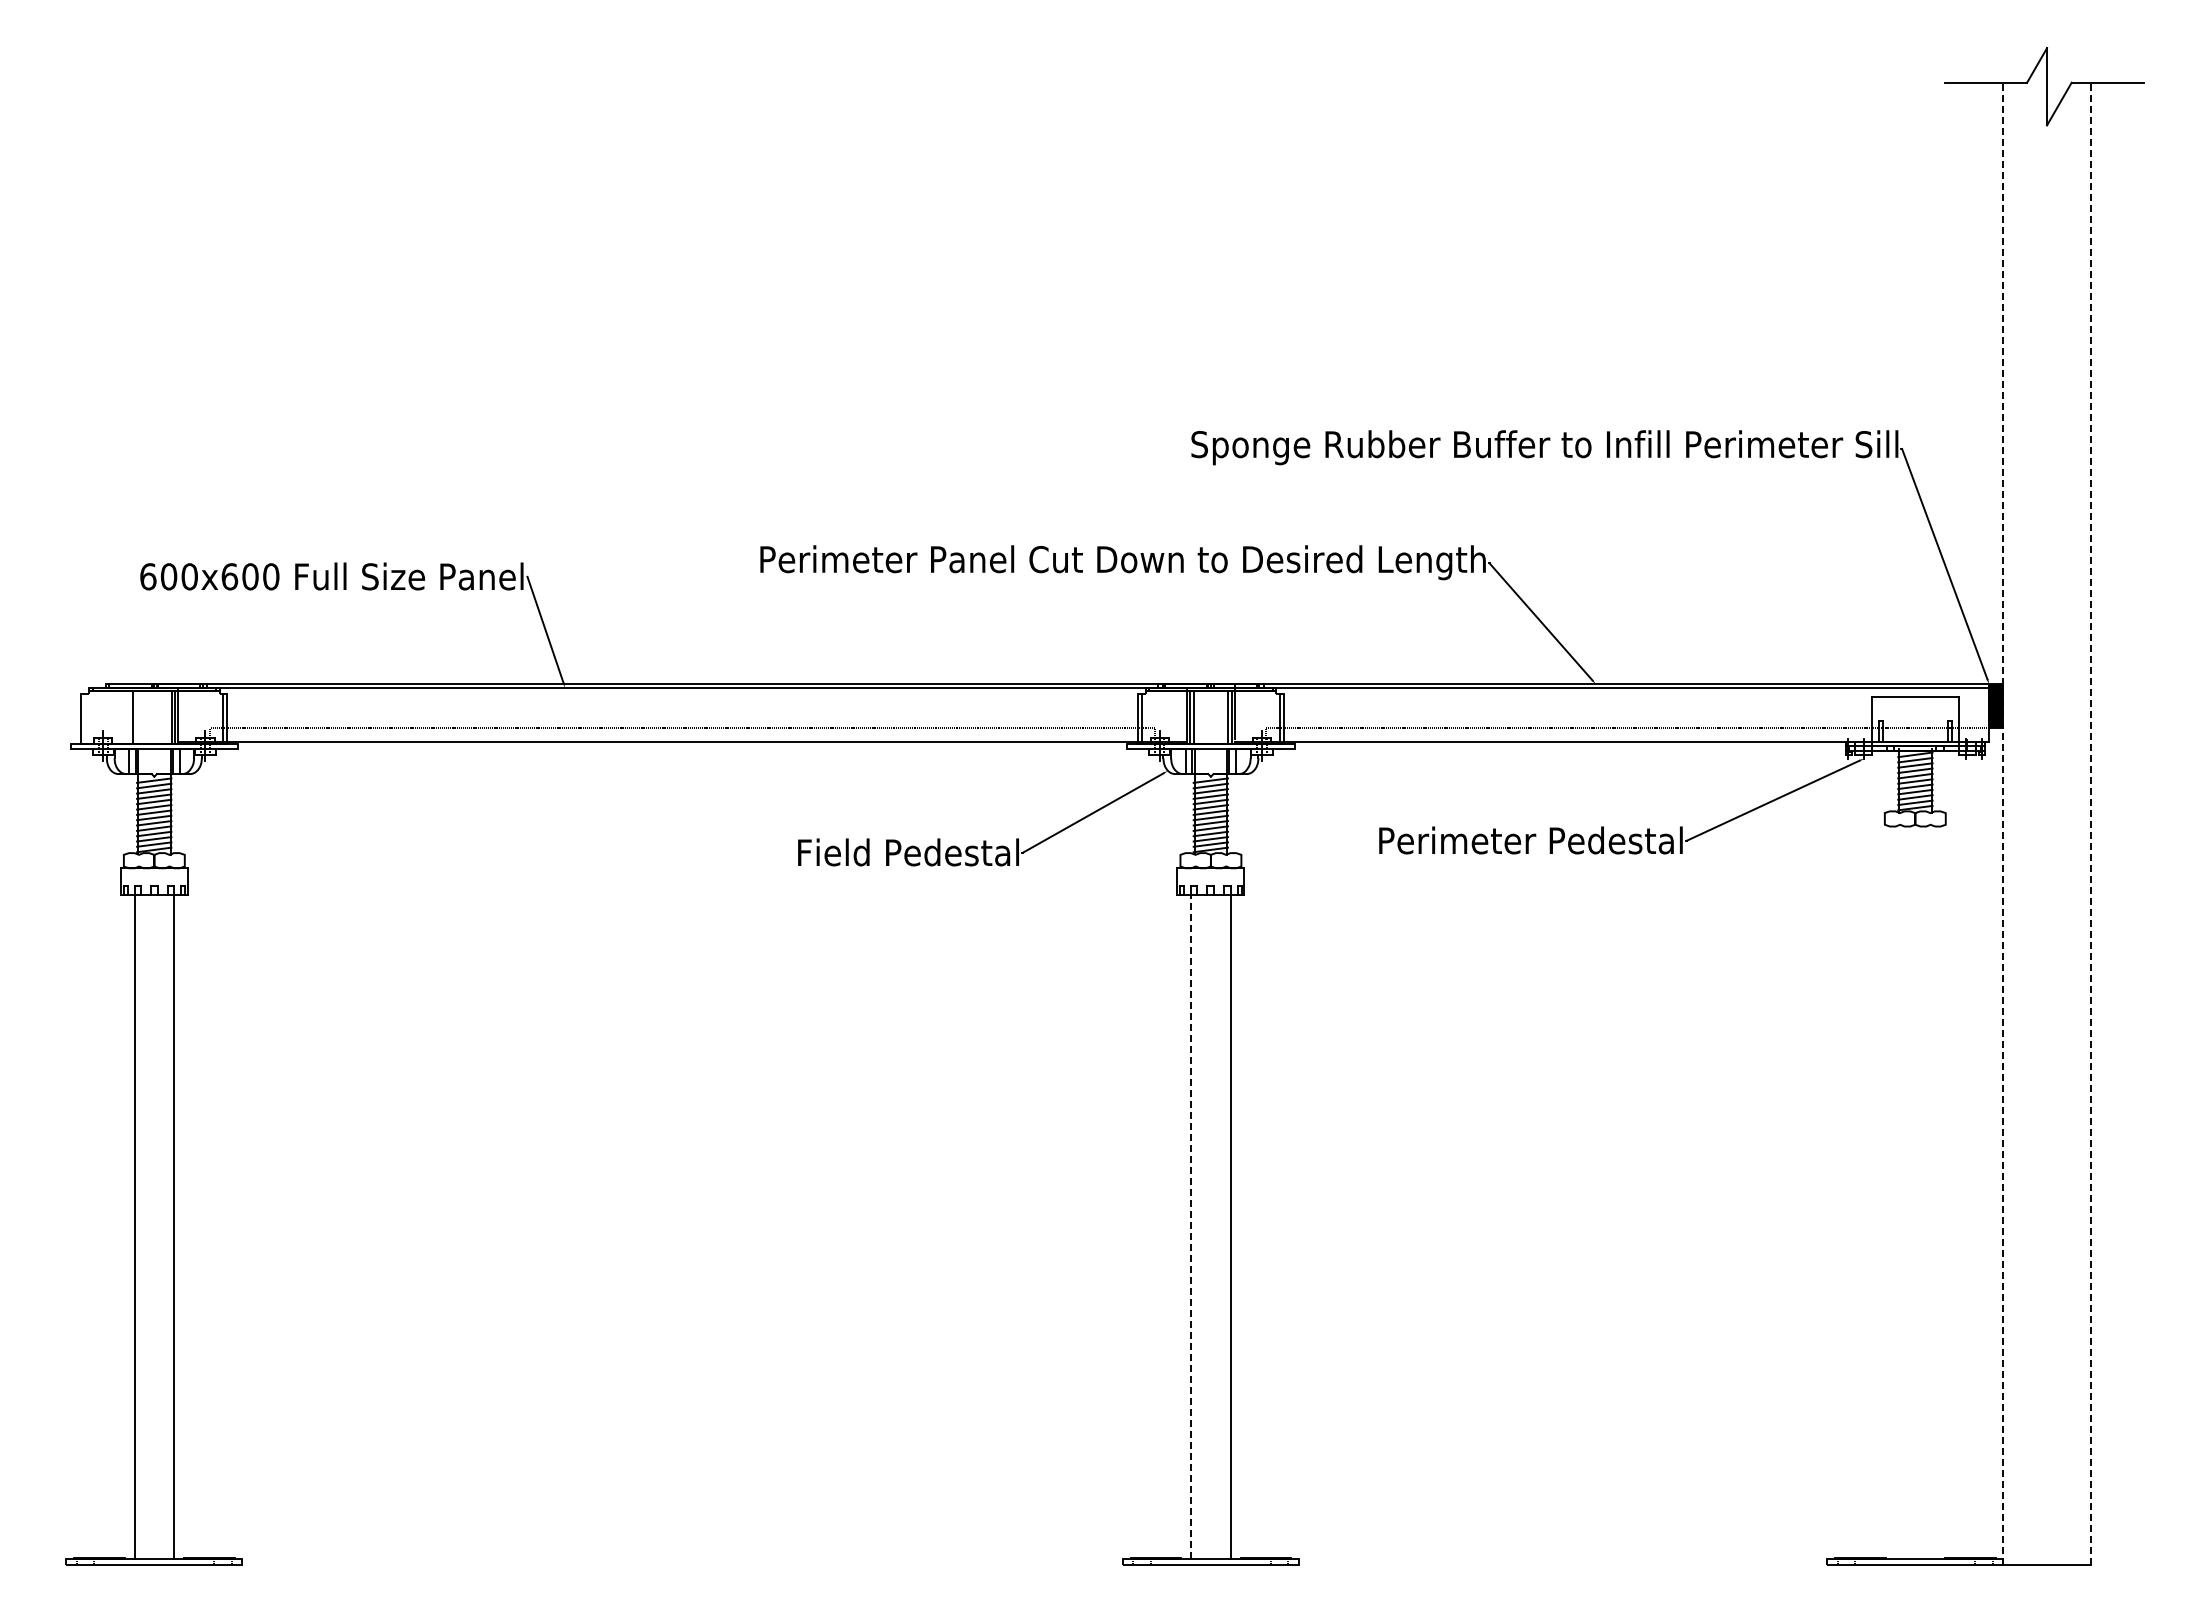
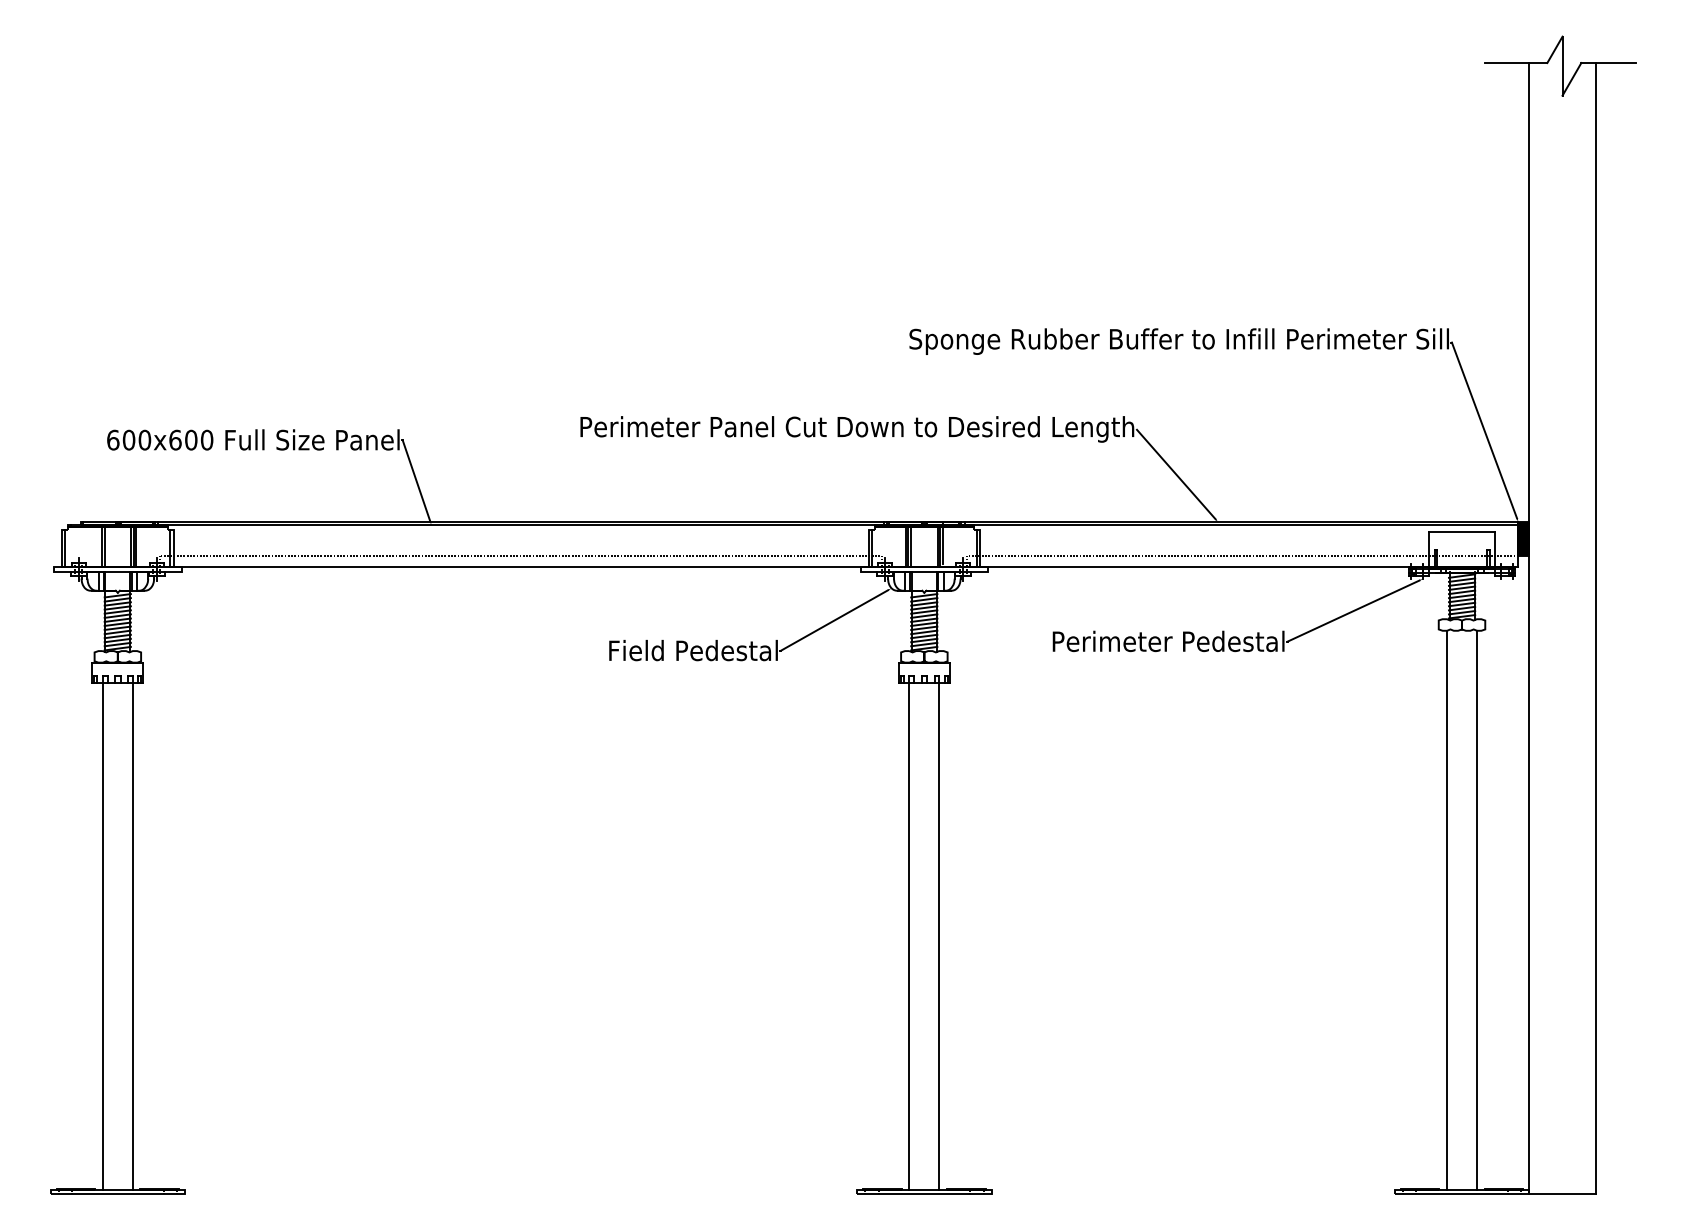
line: (136, 716) -> (104, 546), added
line: (85, 718) -> (65, 548), added
line: (2003, 823) -> (1529, 628), dashed -> solid
line: (2091, 823) -> (1596, 628), dashed -> solid
line: (1895, 1192) -> (1446, 910), added
line: (1935, 1192) -> (1477, 910), added
line: (1191, 1226) -> (909, 936), dashed -> solid

